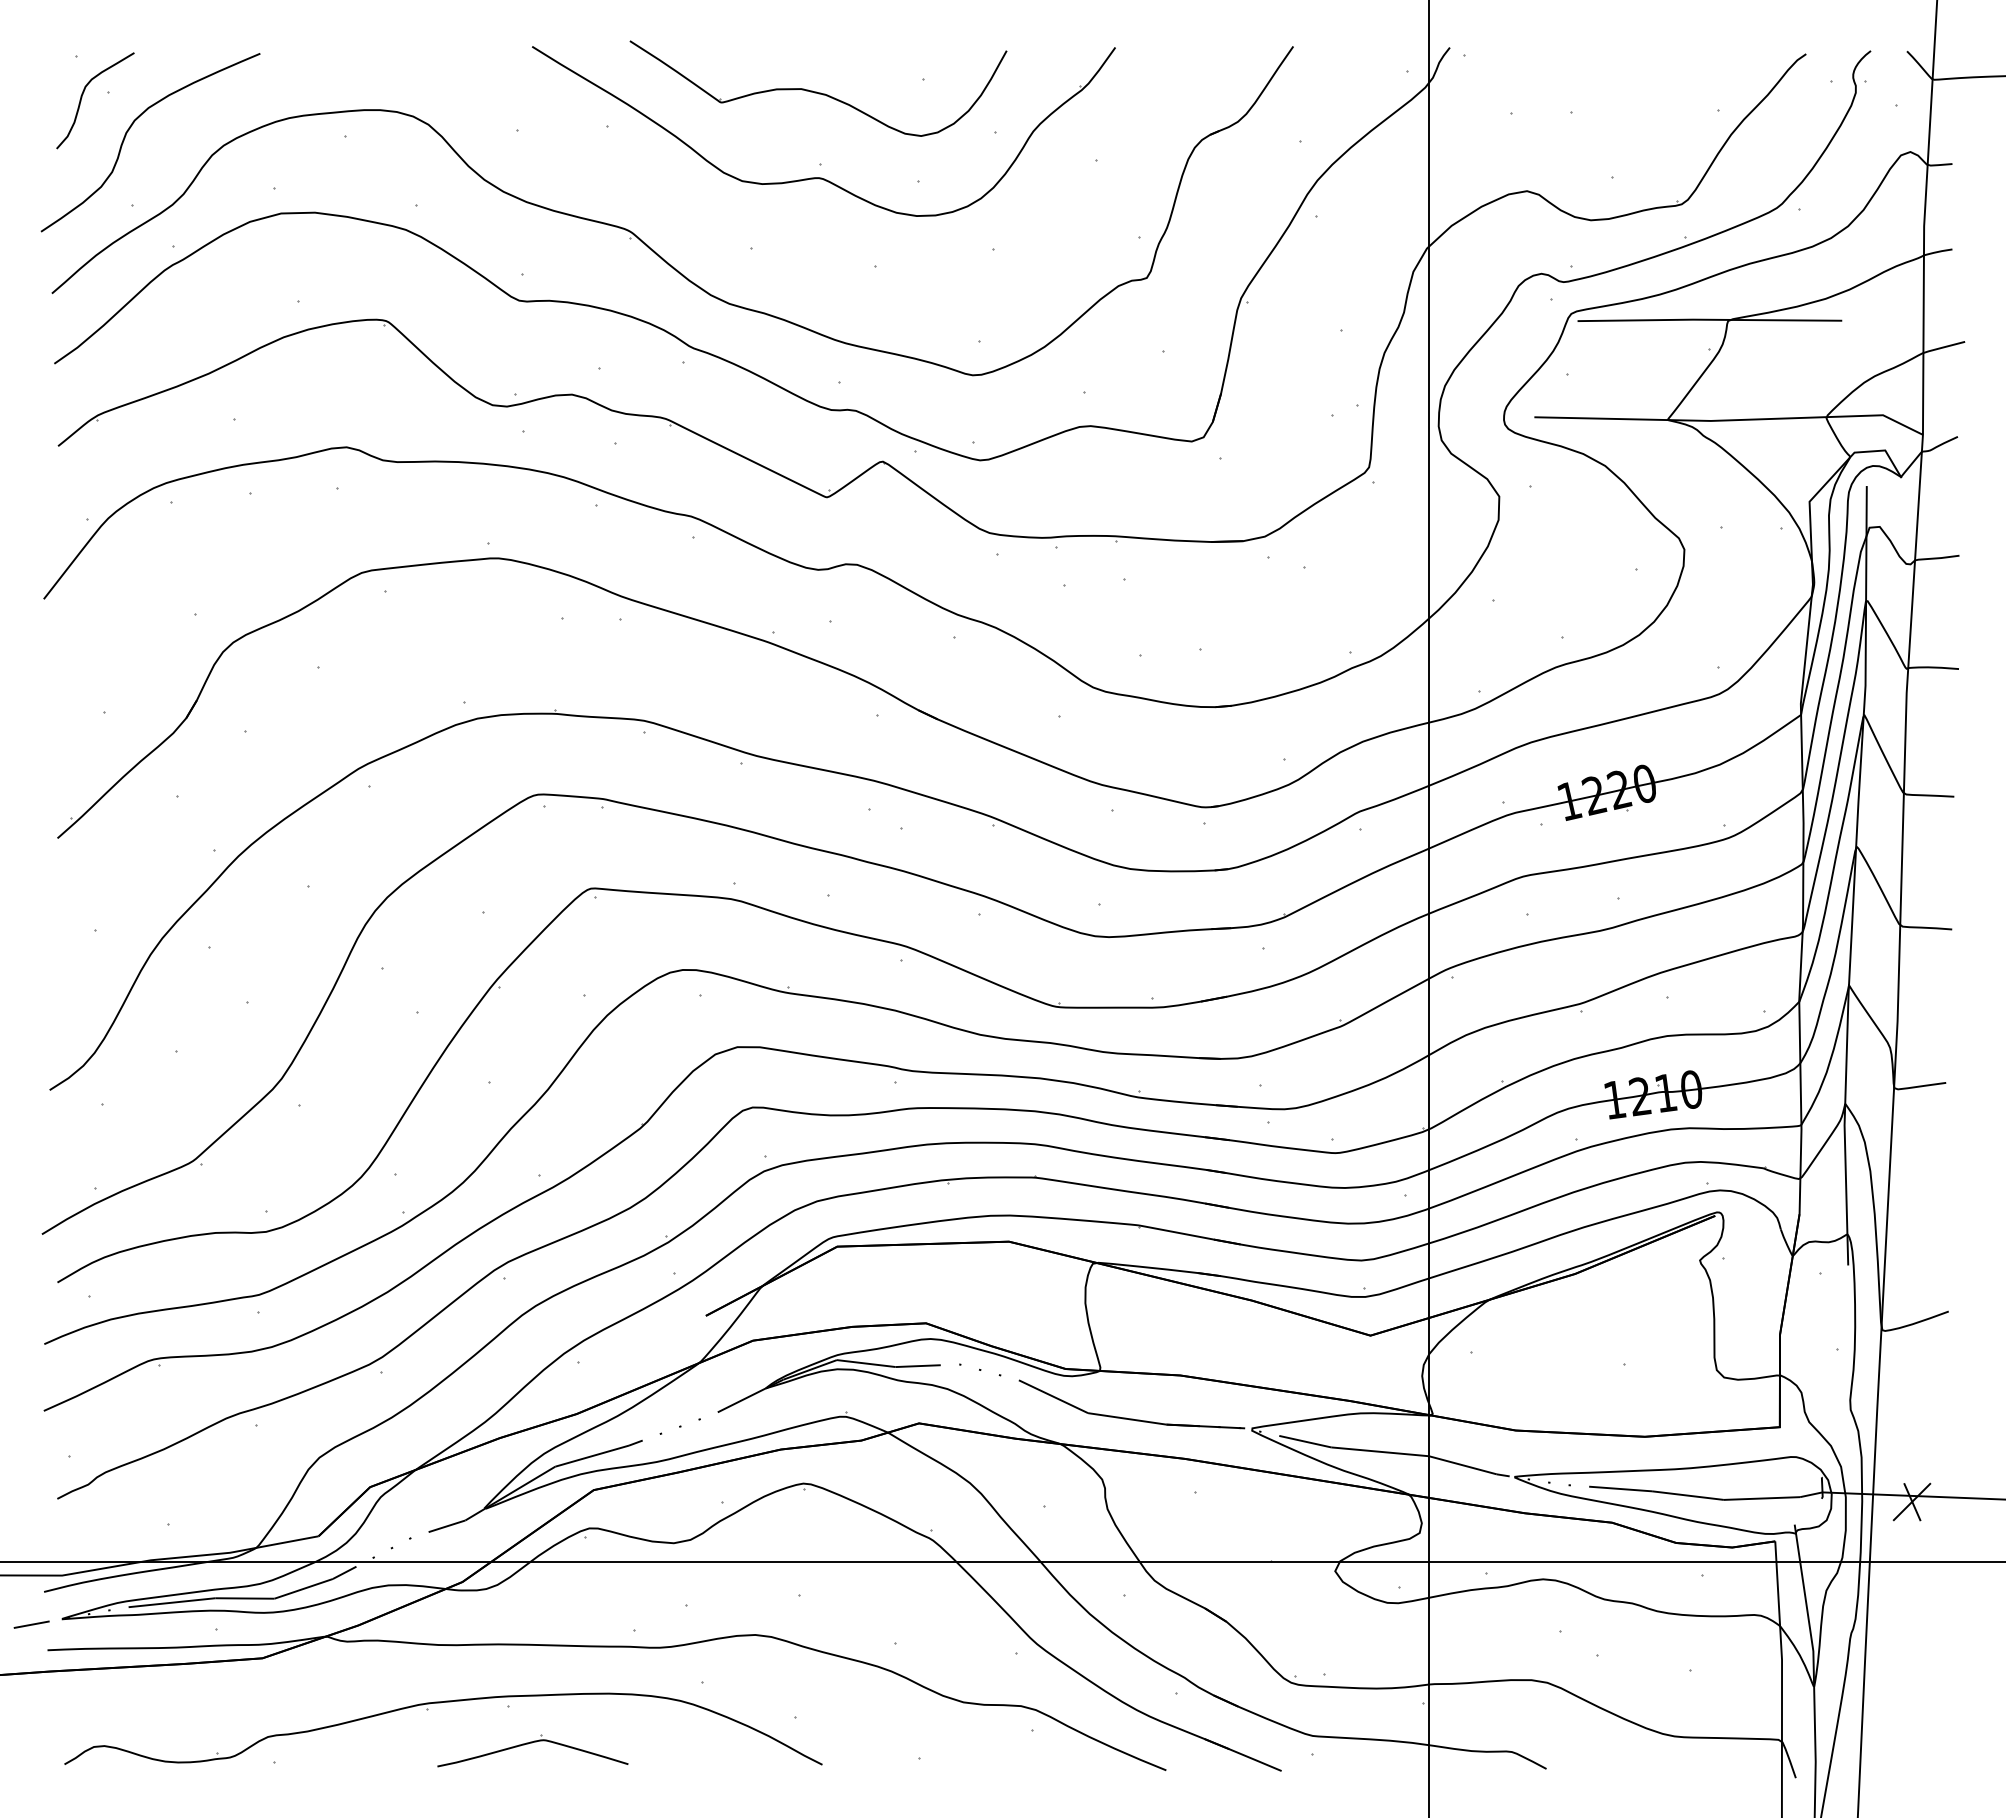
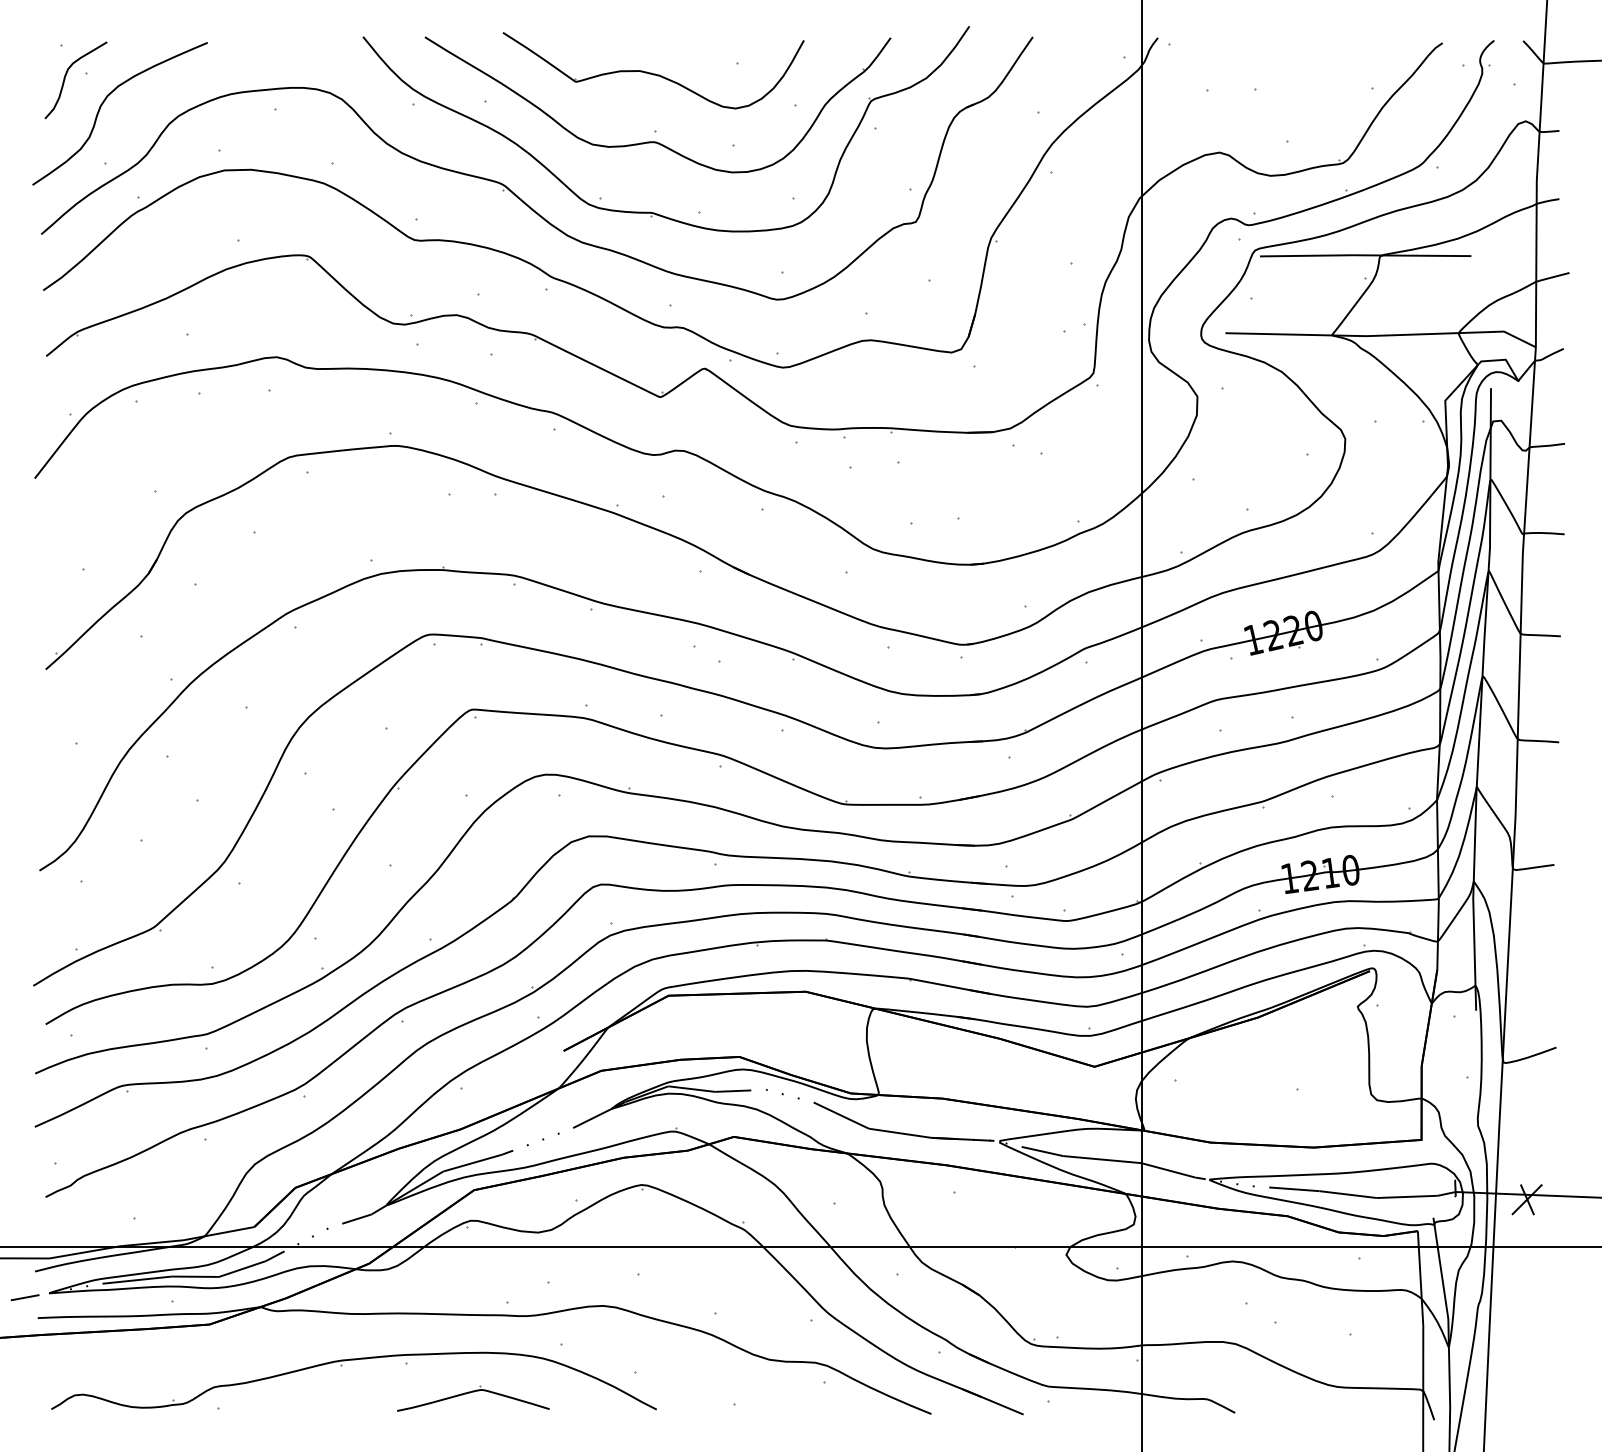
part: (816, 265) -> (652, 211), added
part: (532, 1743) -> (473, 1392), moved

